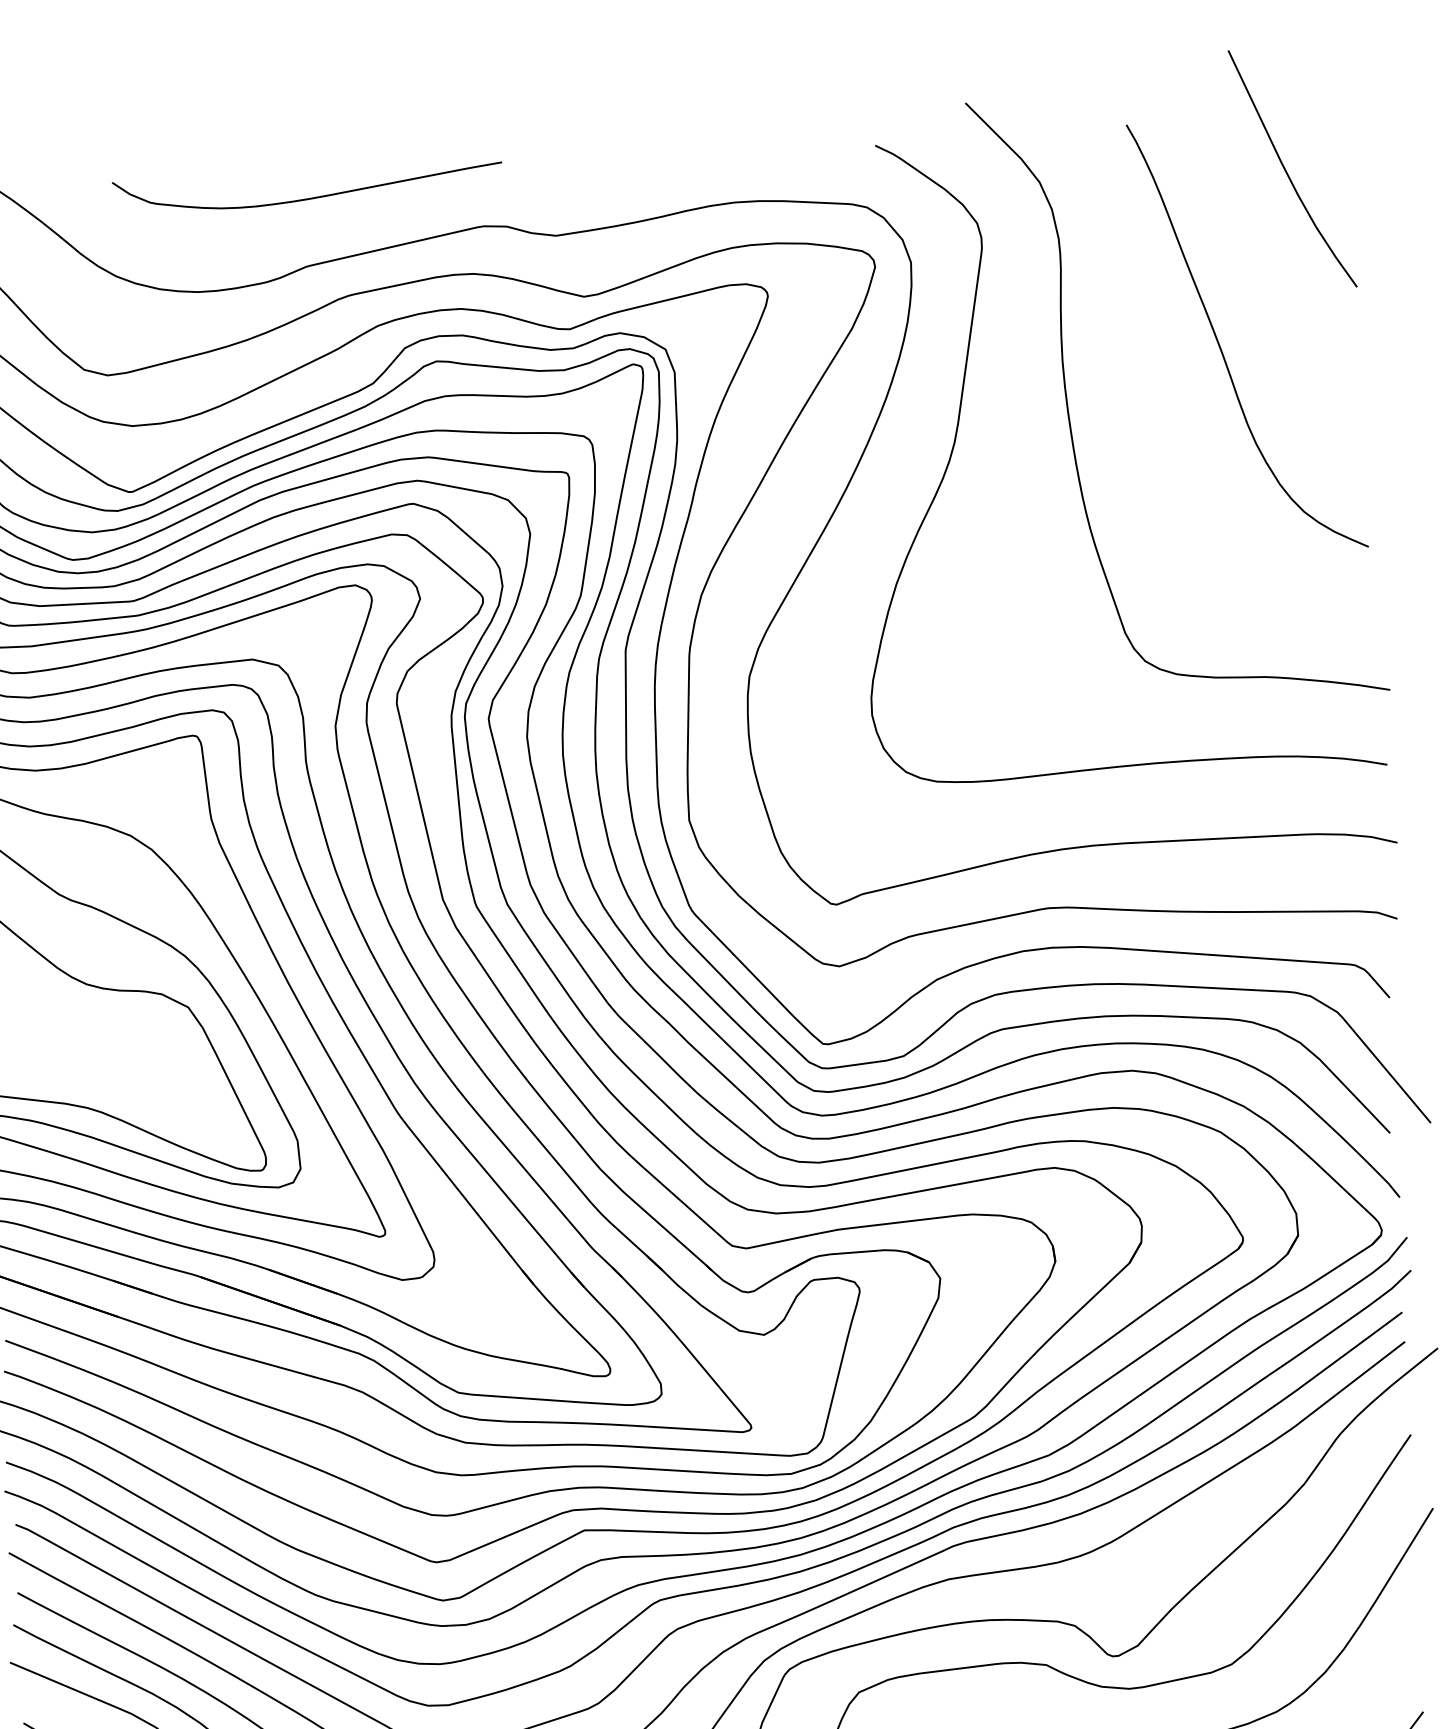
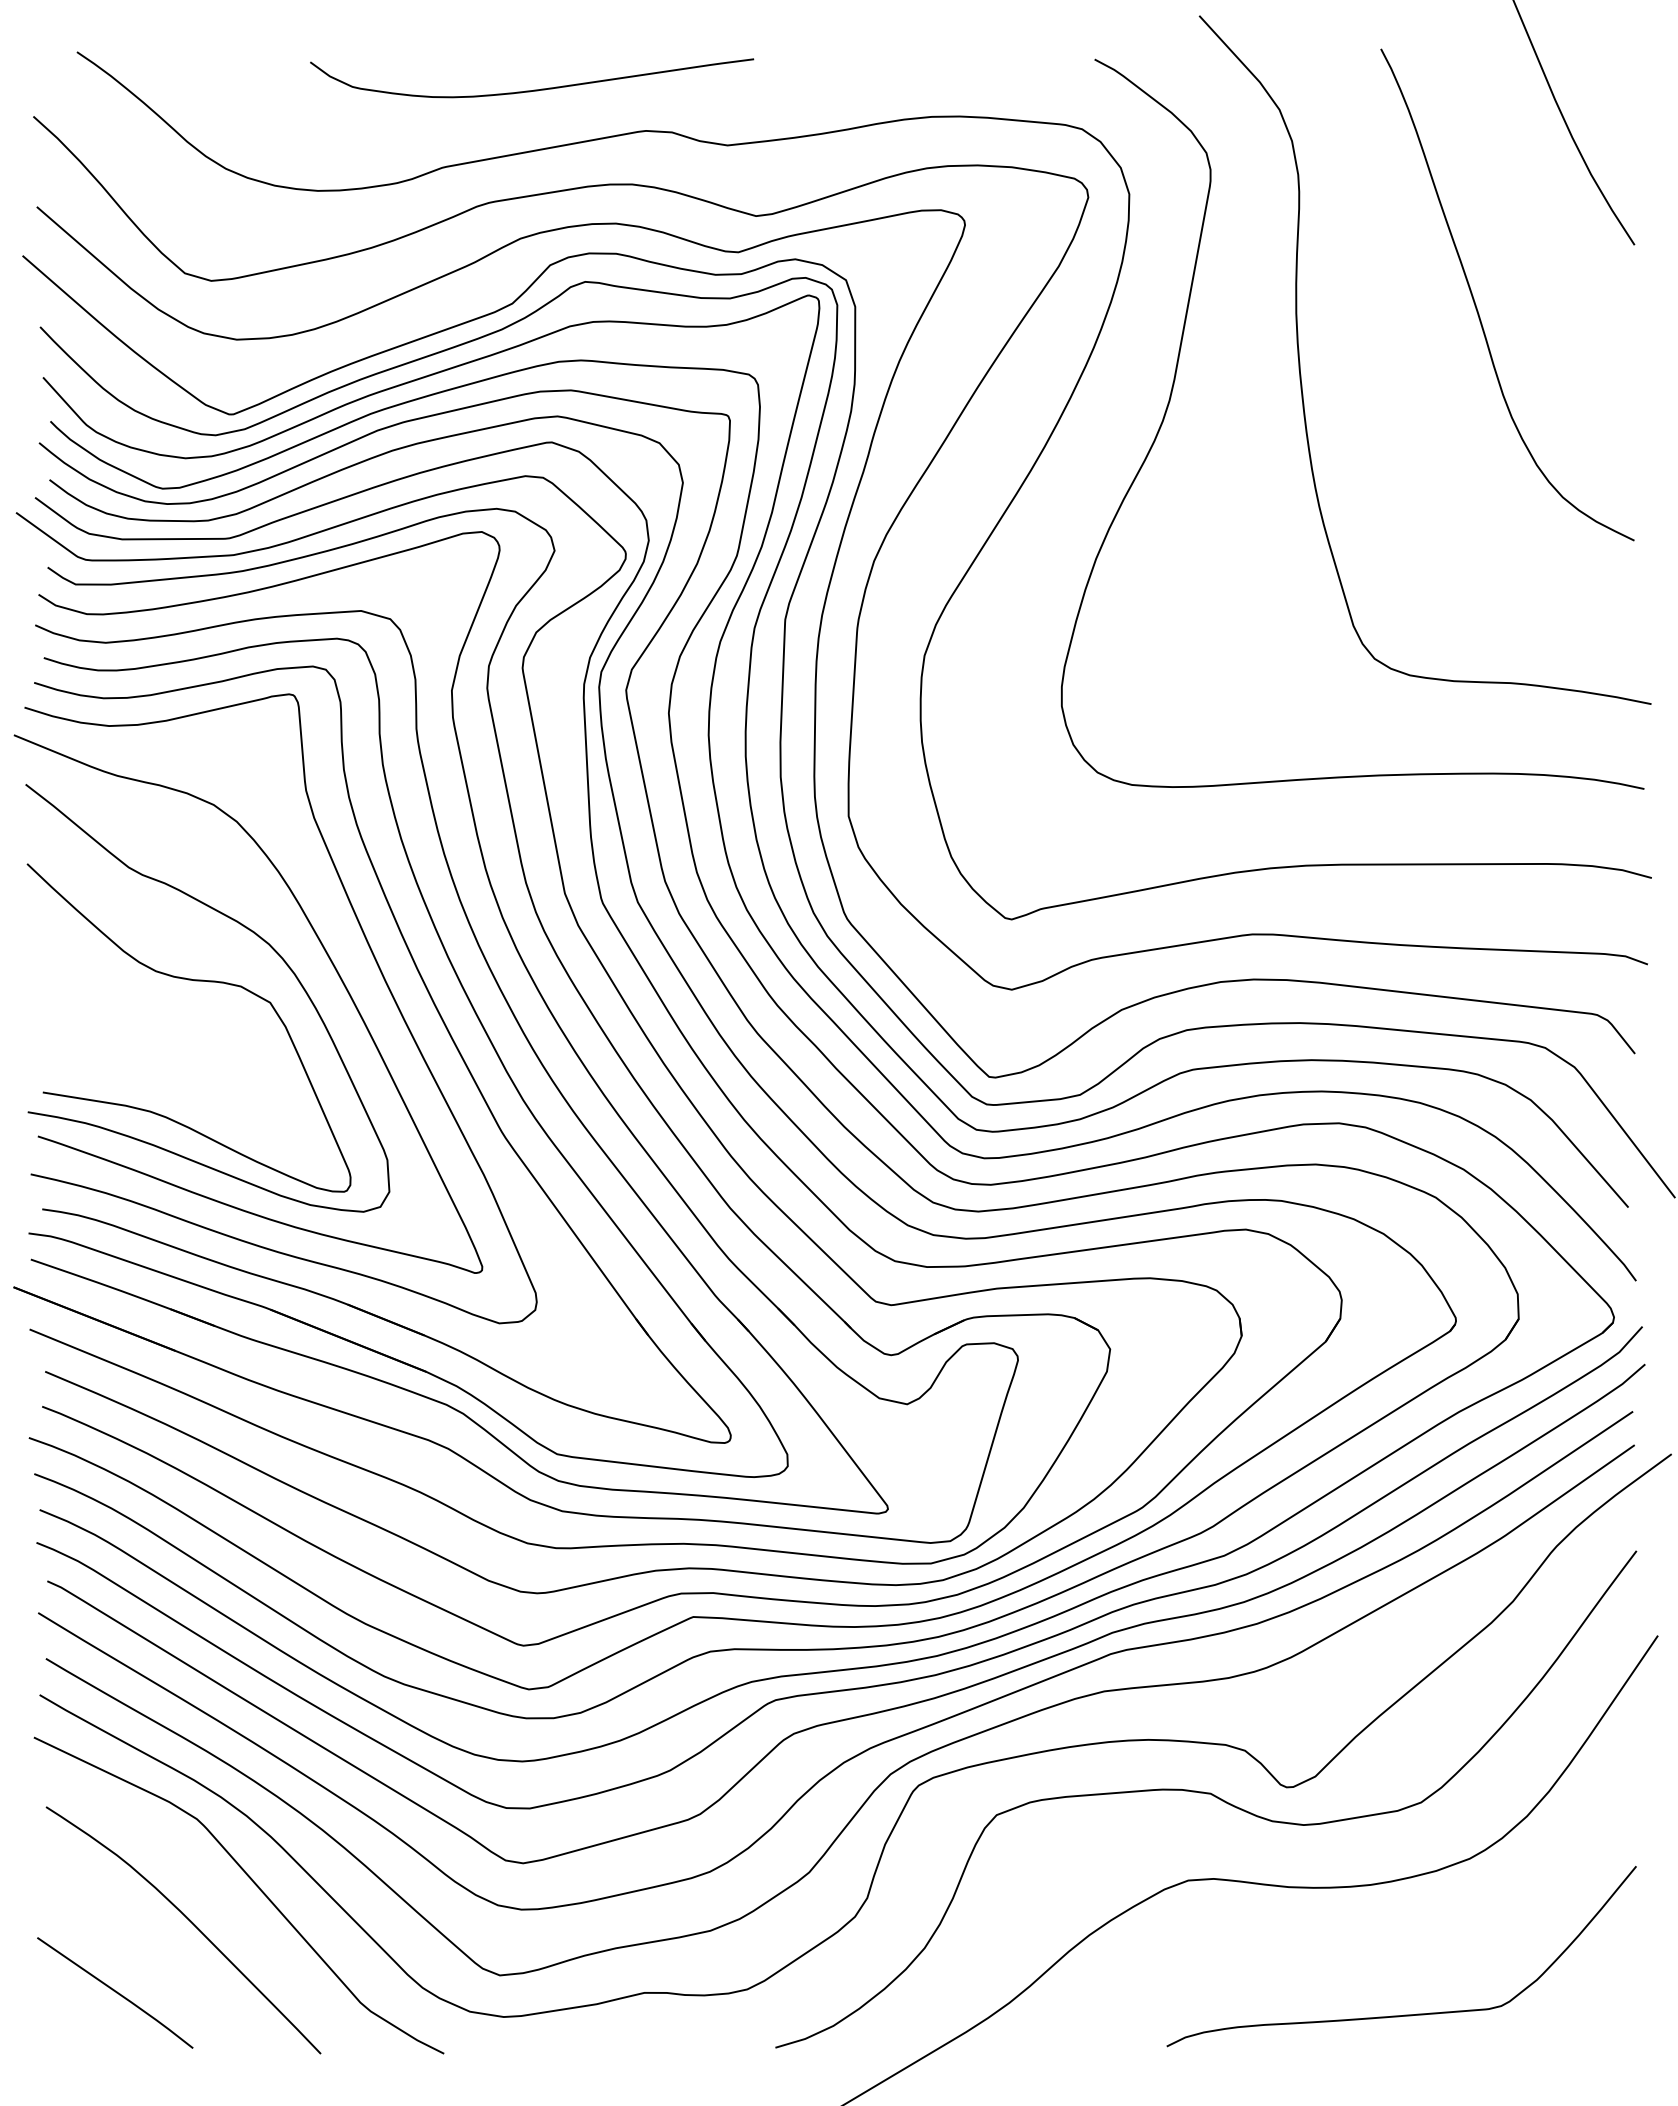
curve: (310, 197) -> (534, 89), moved

